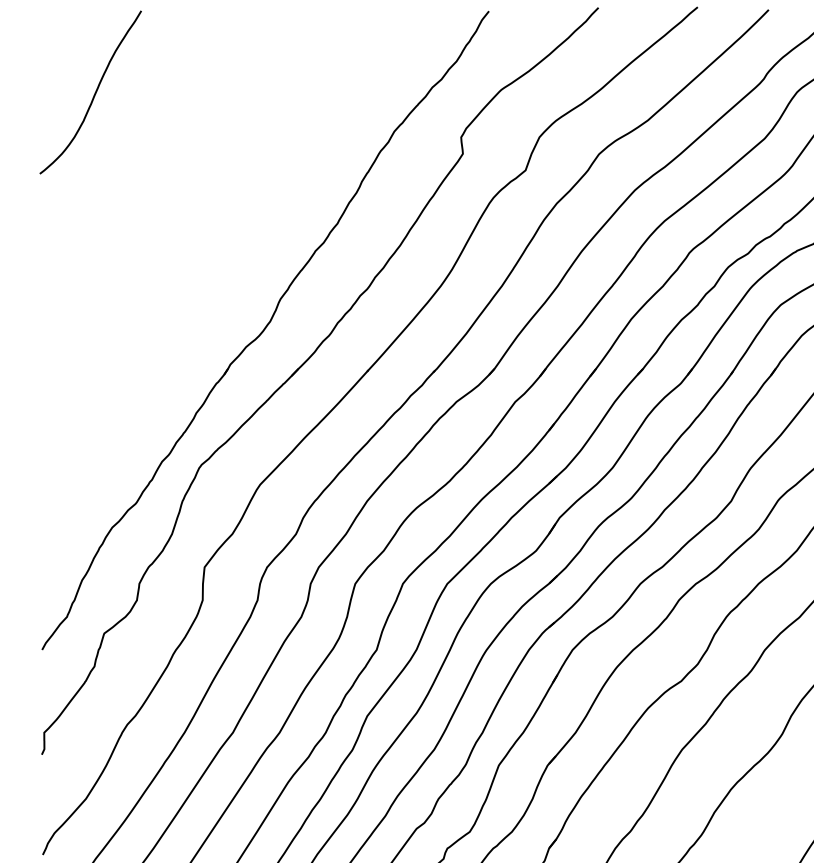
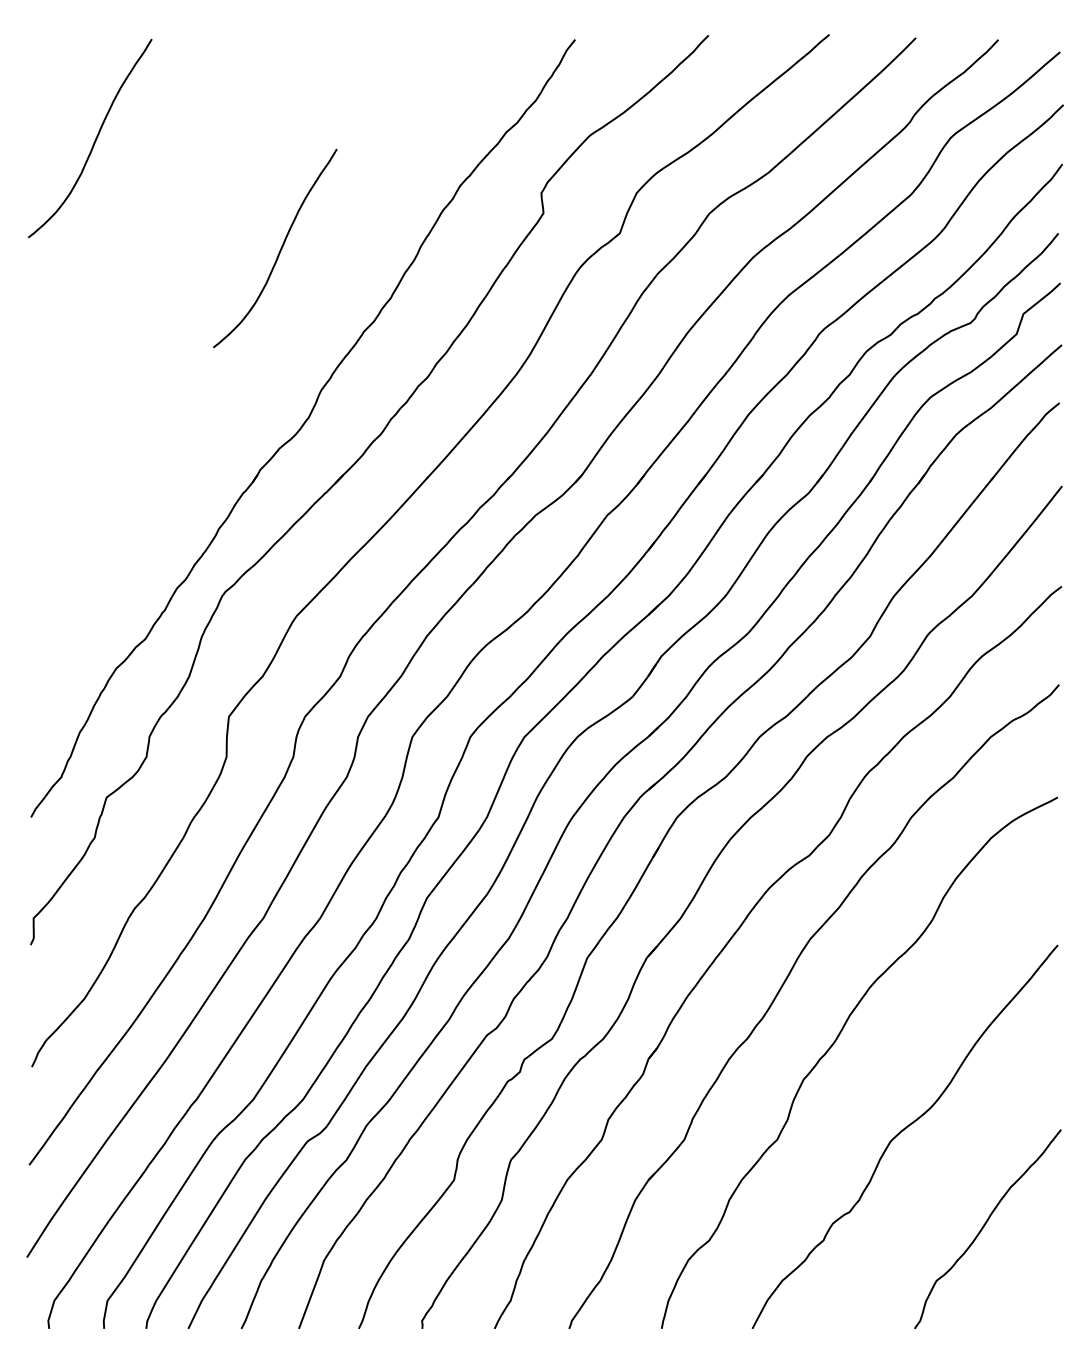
curve: (246, 184) -> (279, 250), added

